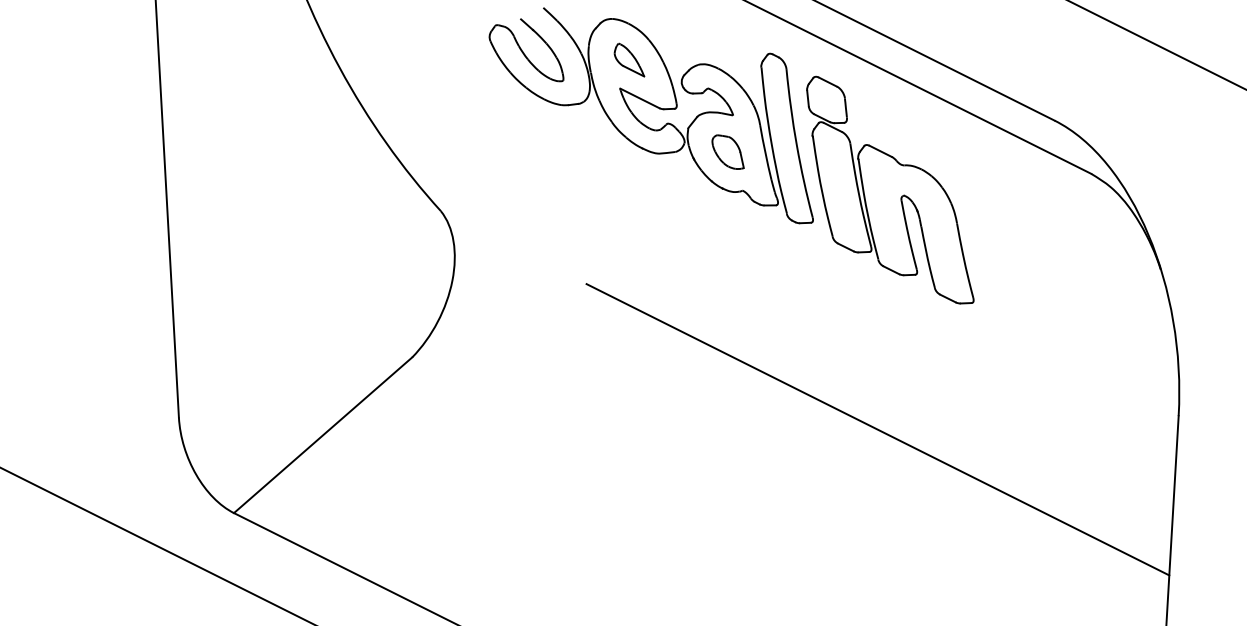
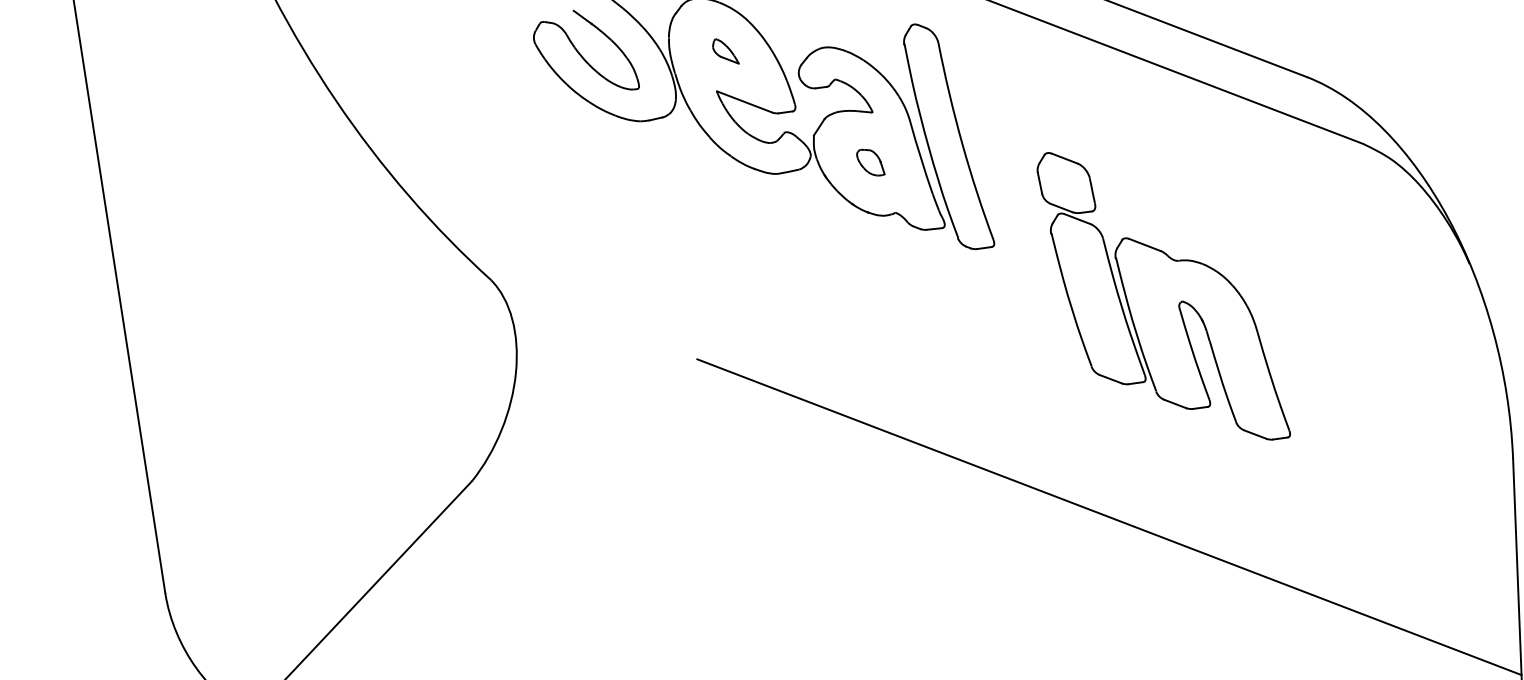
part: (629, 59) -> (725, 50), size x0.6
part: (727, 151) -> (869, 161), size x0.6
part: (890, 189) -> (1163, 295), moved

